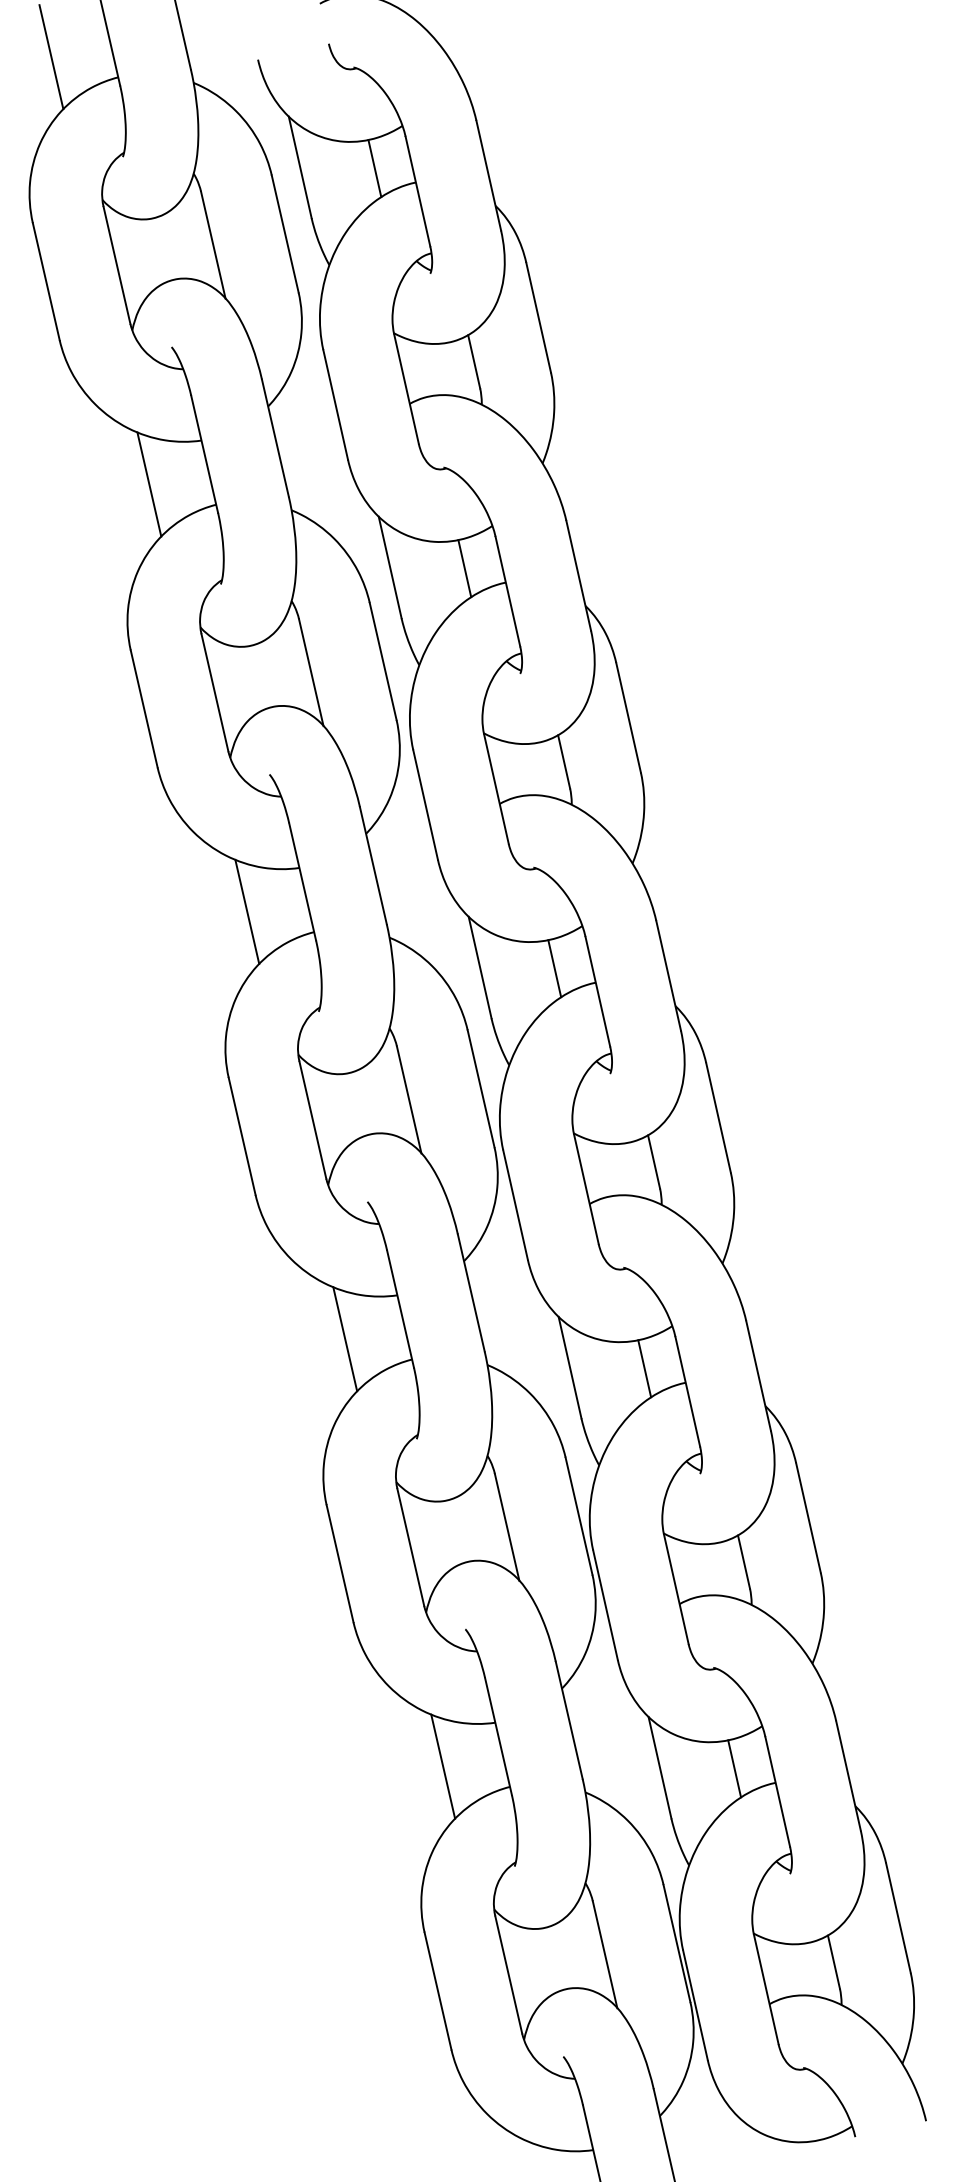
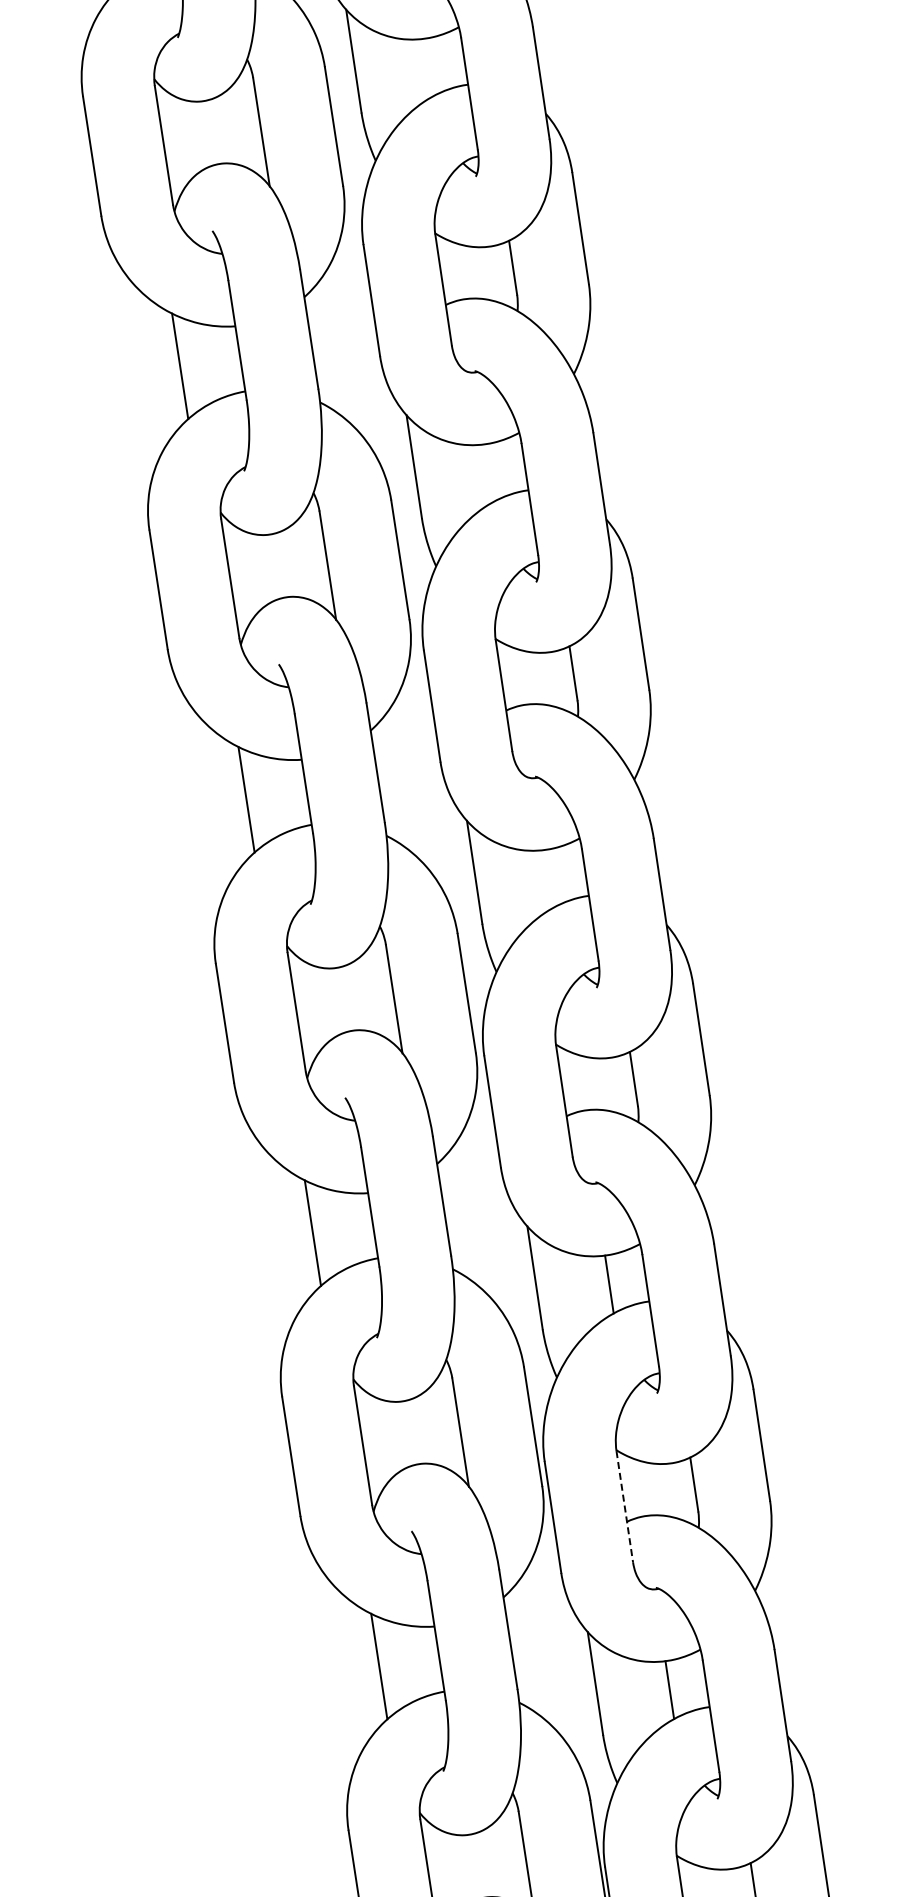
line: (374, 168) -> (427, 67), removed
line: (464, 568) -> (488, 473), removed
line: (554, 968) -> (548, 878), removed
line: (676, 1589) -> (624, 1506), solid -> dashed

